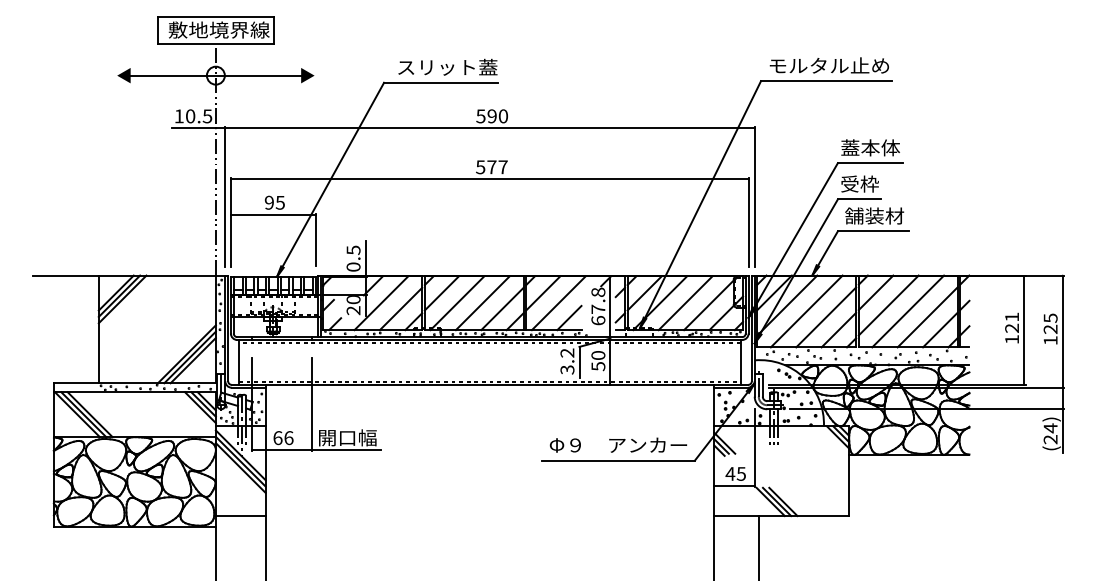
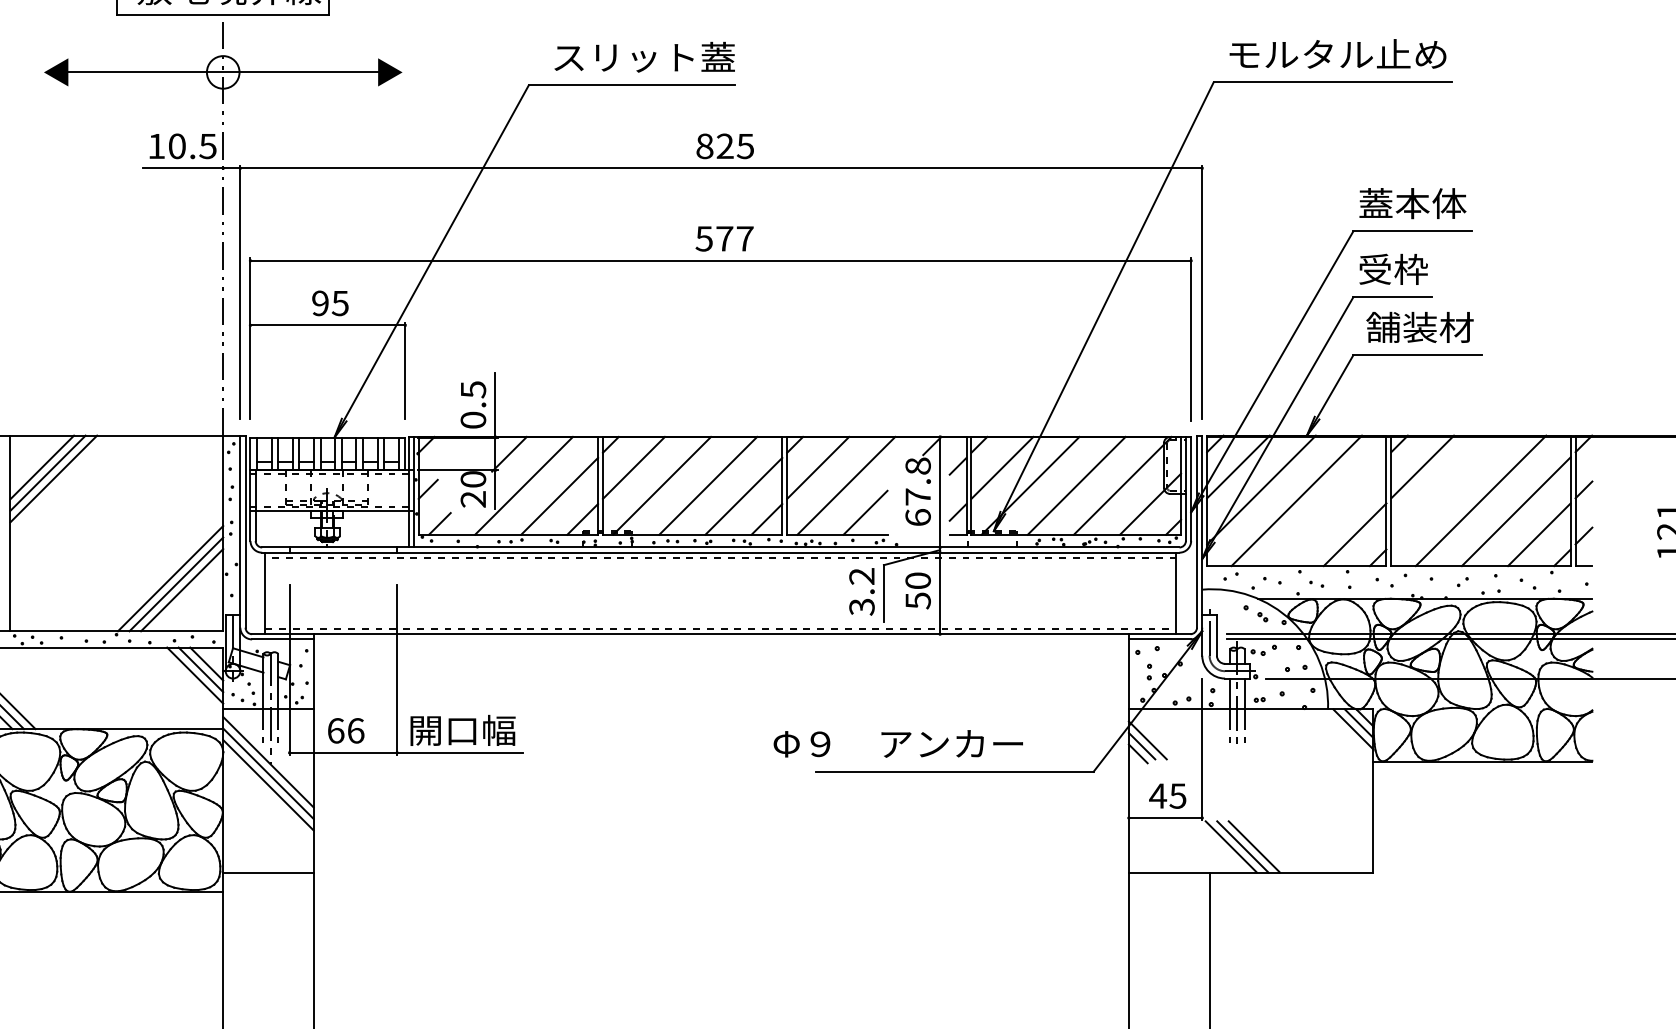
text: (492, 116) -> (725, 146), 590 -> 825
line: (888, 305) -> (1445, 489), removed
line: (826, 317) -> (1332, 511), removed
text: (618, 444) -> (898, 742), moved

